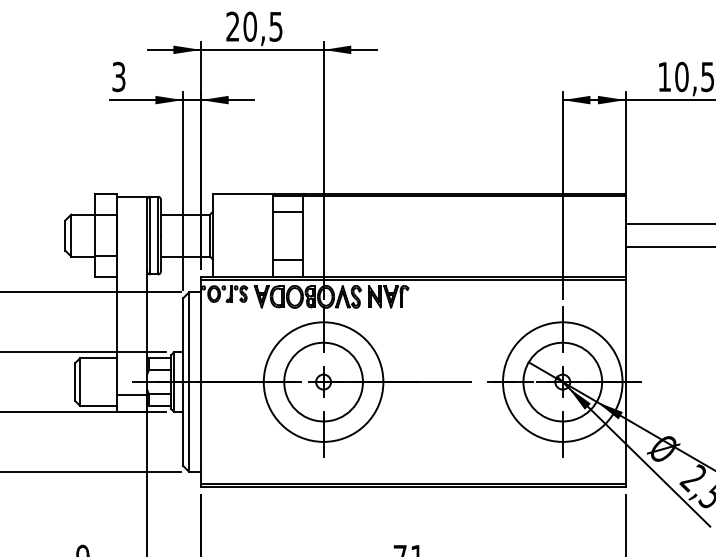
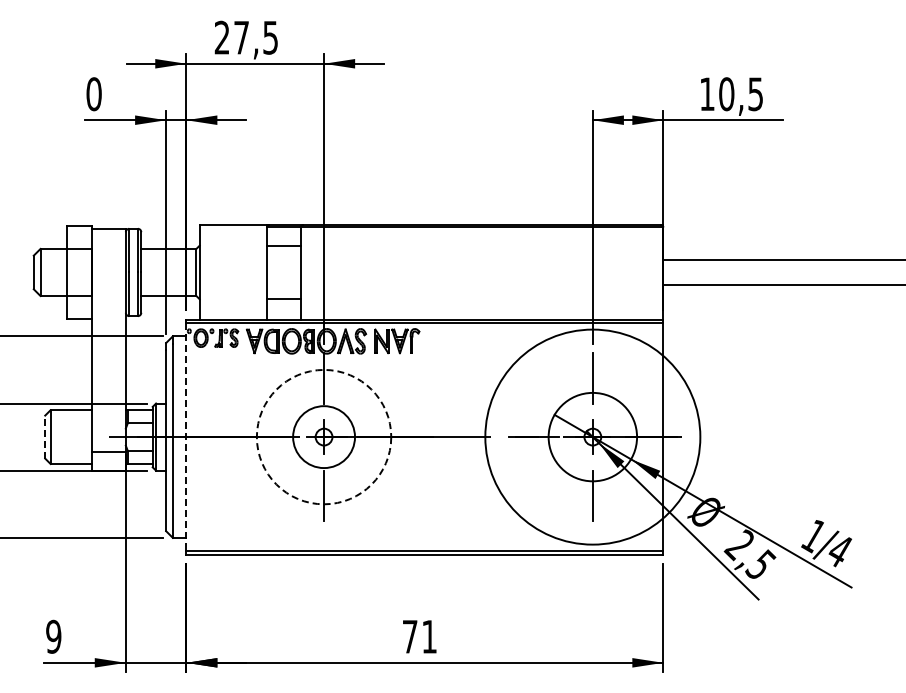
text: (250, 26) -> (241, 37), 20,5 -> 27,5
text: (118, 77) -> (93, 94), 3 -> 0
circle: (323, 381) -> (323, 436), size x0.7
circle: (323, 381) -> (323, 436), solid -> dashed
circle: (562, 381) -> (592, 436), size x1.6
line: (75, 382) -> (45, 437), solid -> dashed
line: (201, 382) -> (186, 437), solid -> dashed

